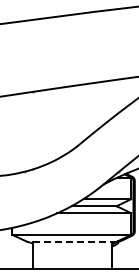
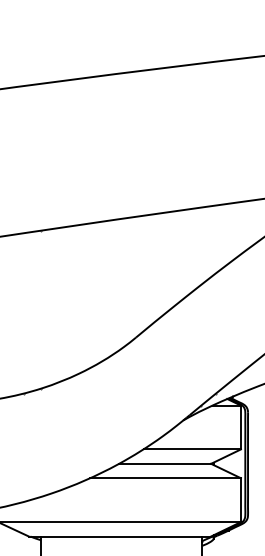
line: (72, 241) -> (120, 535), dashed -> solid

